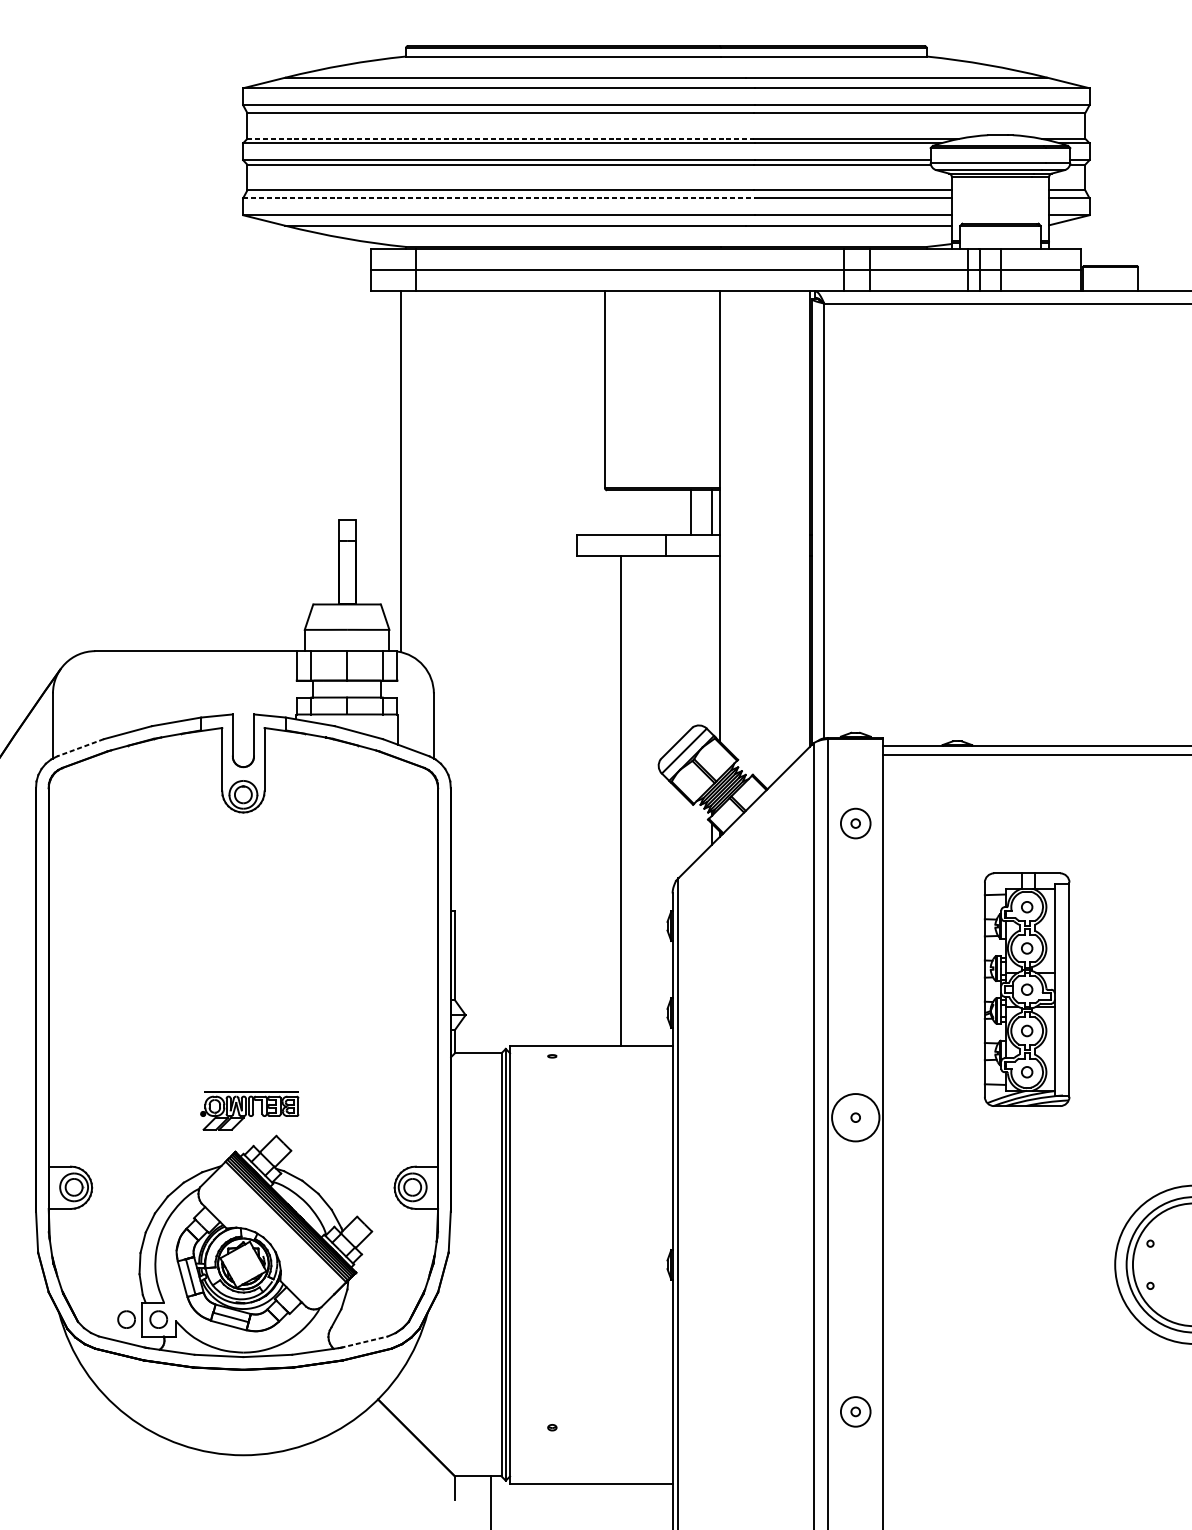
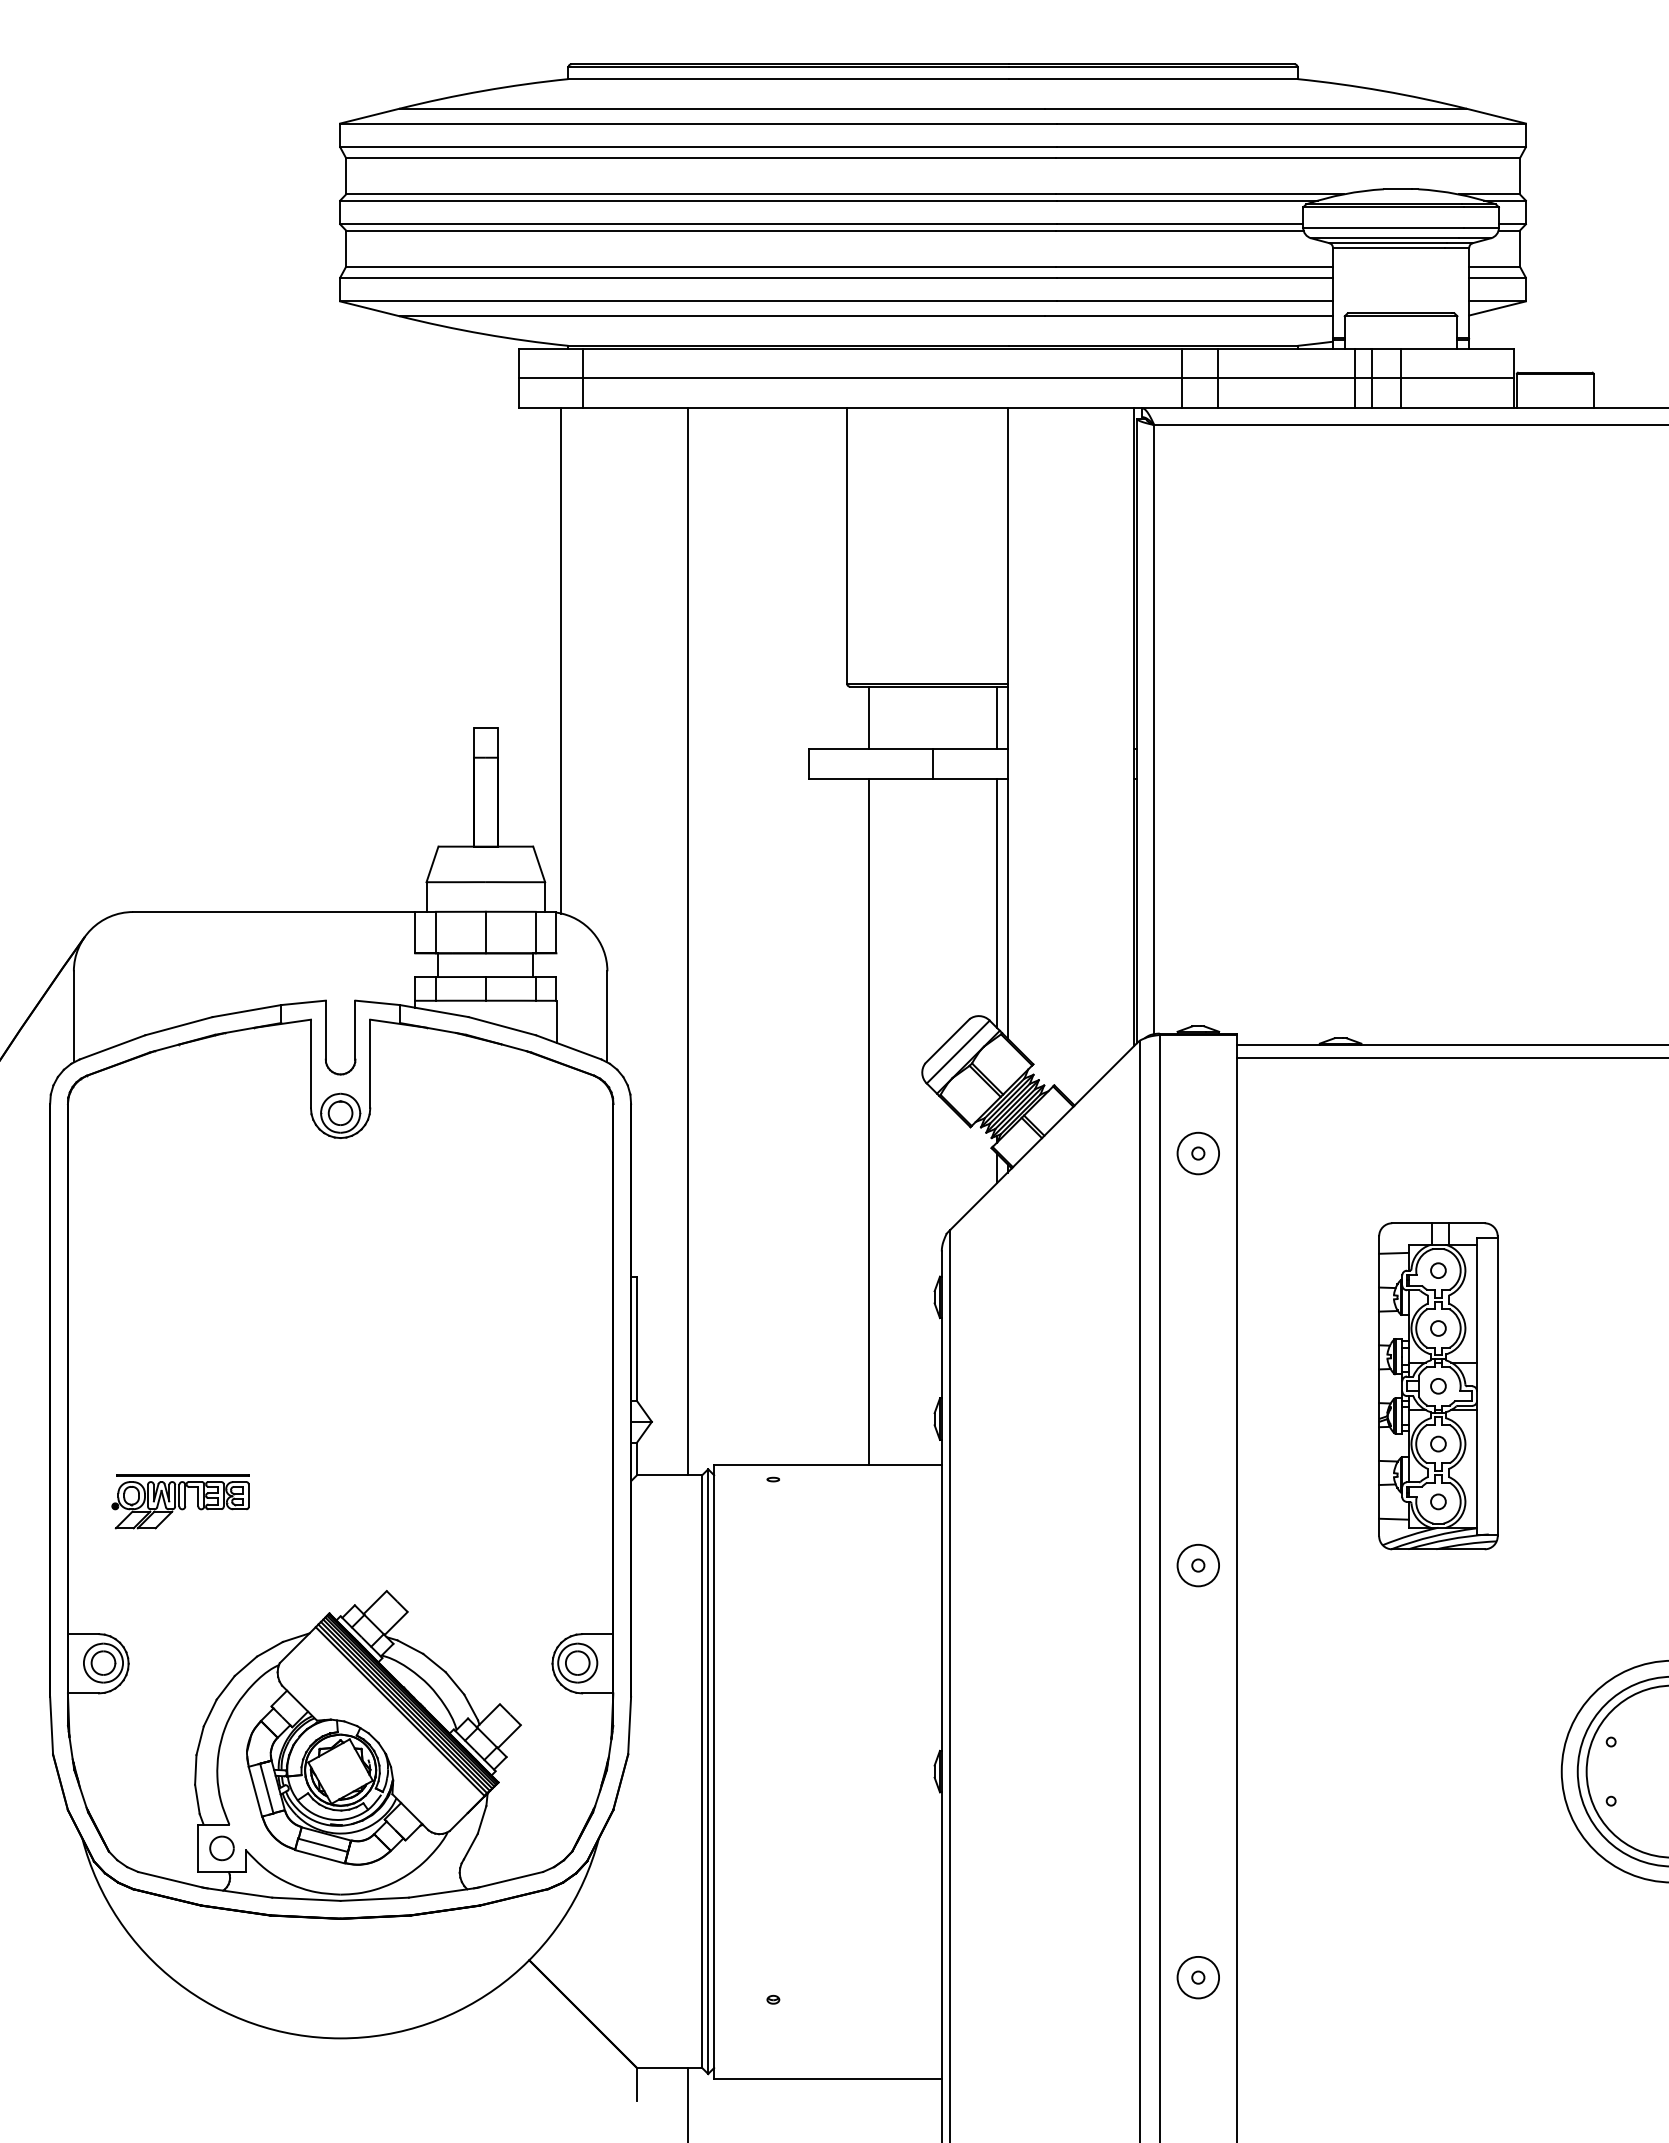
line: (500, 138) -> (700, 194), dashed -> solid
line: (499, 198) -> (699, 277), dashed -> solid
line: (690, 512) -> (869, 717), moved
line: (711, 644) -> (996, 902), added
line: (491, 672) -> (687, 941), added
line: (80, 747) -> (112, 1047), dashed -> solid
part: (249, 1110) -> (180, 1501), moved
circle: (855, 1117) -> (1198, 1565), size x0.62
part: (126, 1319) -> (176, 1848), removed
line: (364, 1341) -> (510, 1879), dashed -> solid

